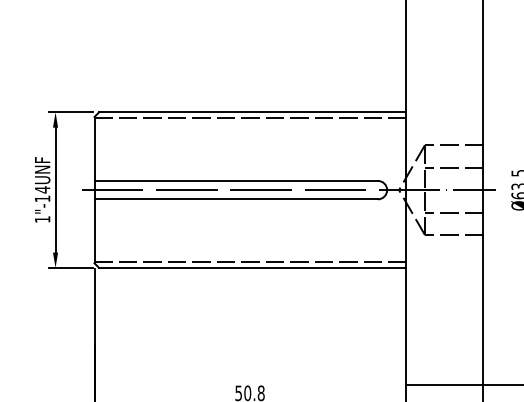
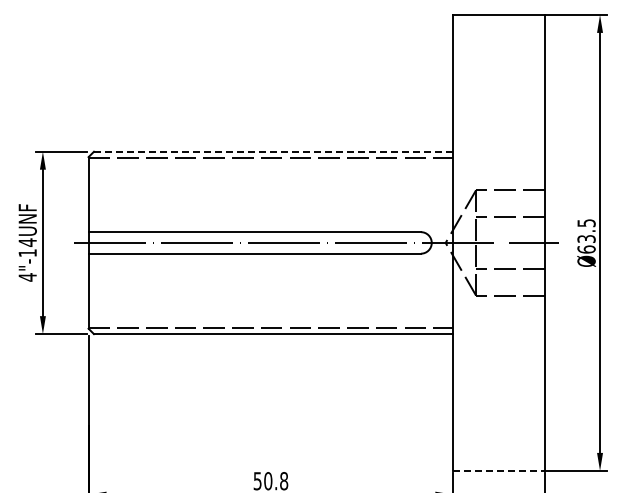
line: (252, 112) -> (273, 151), solid -> dashed
text: (42, 219) -> (27, 277), 1"-14UNF -> 4"-14UNF
line: (444, 384) -> (498, 470), solid -> dashed

